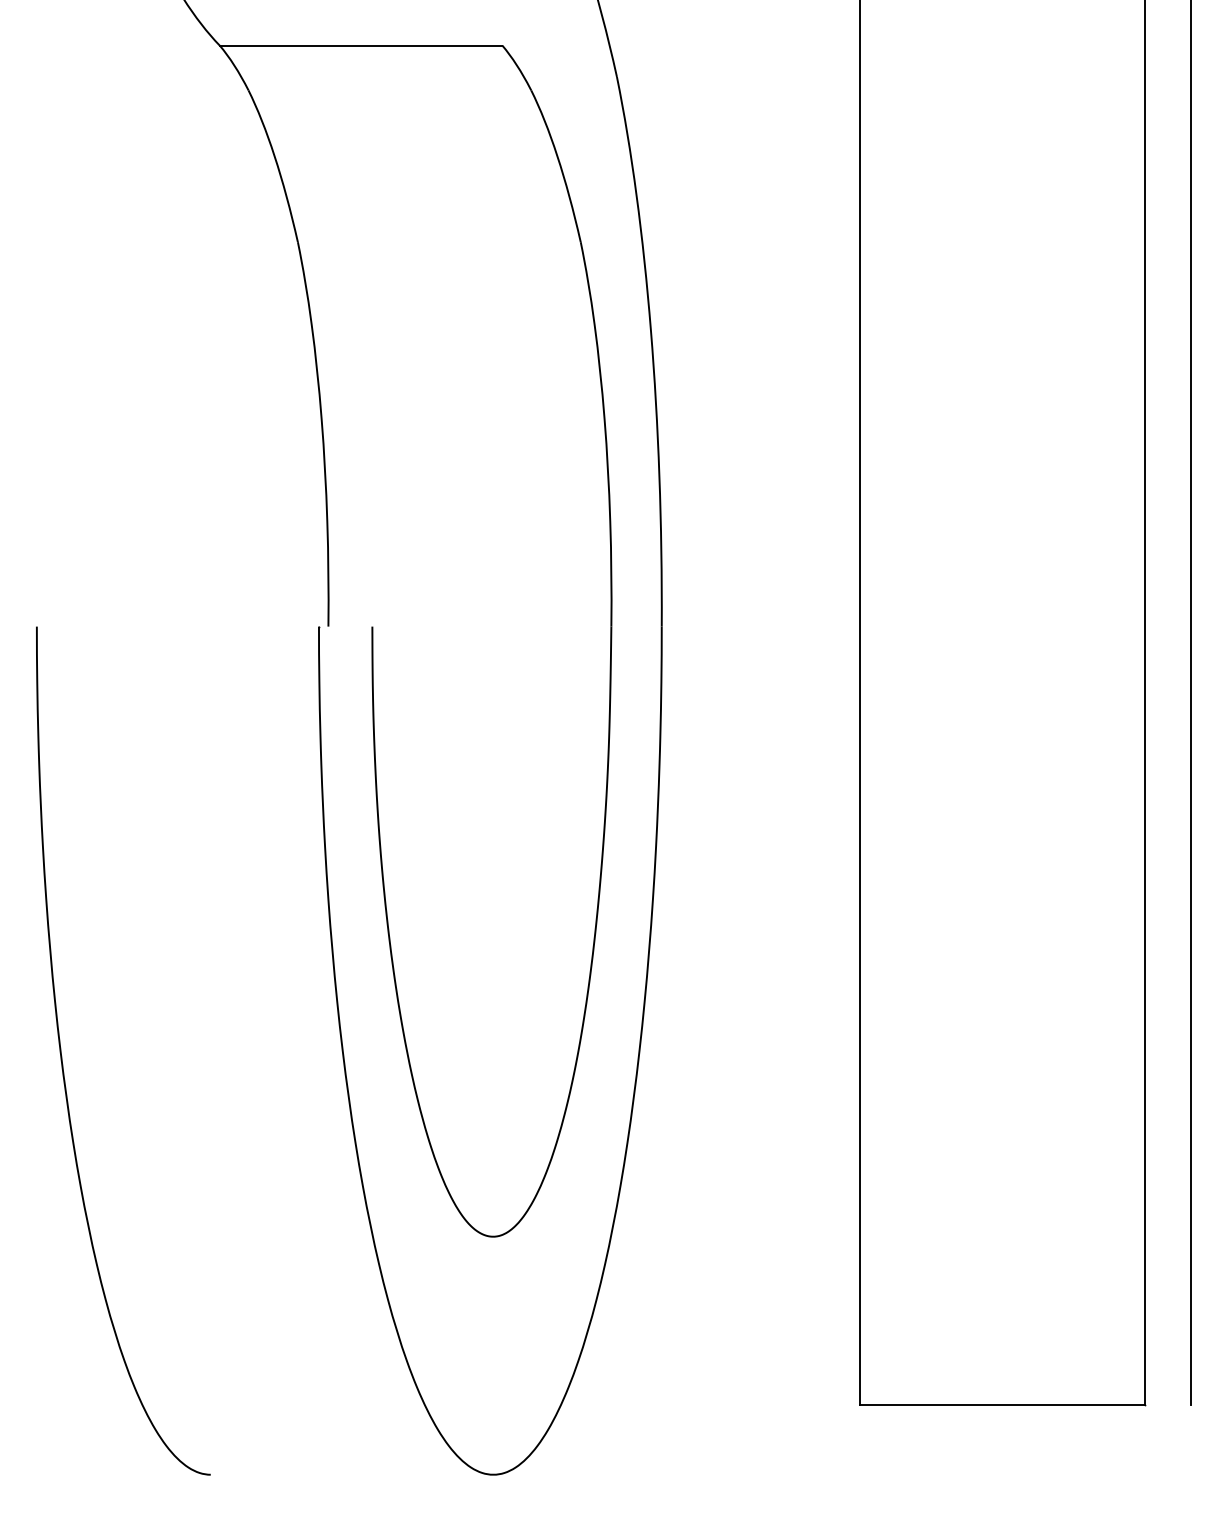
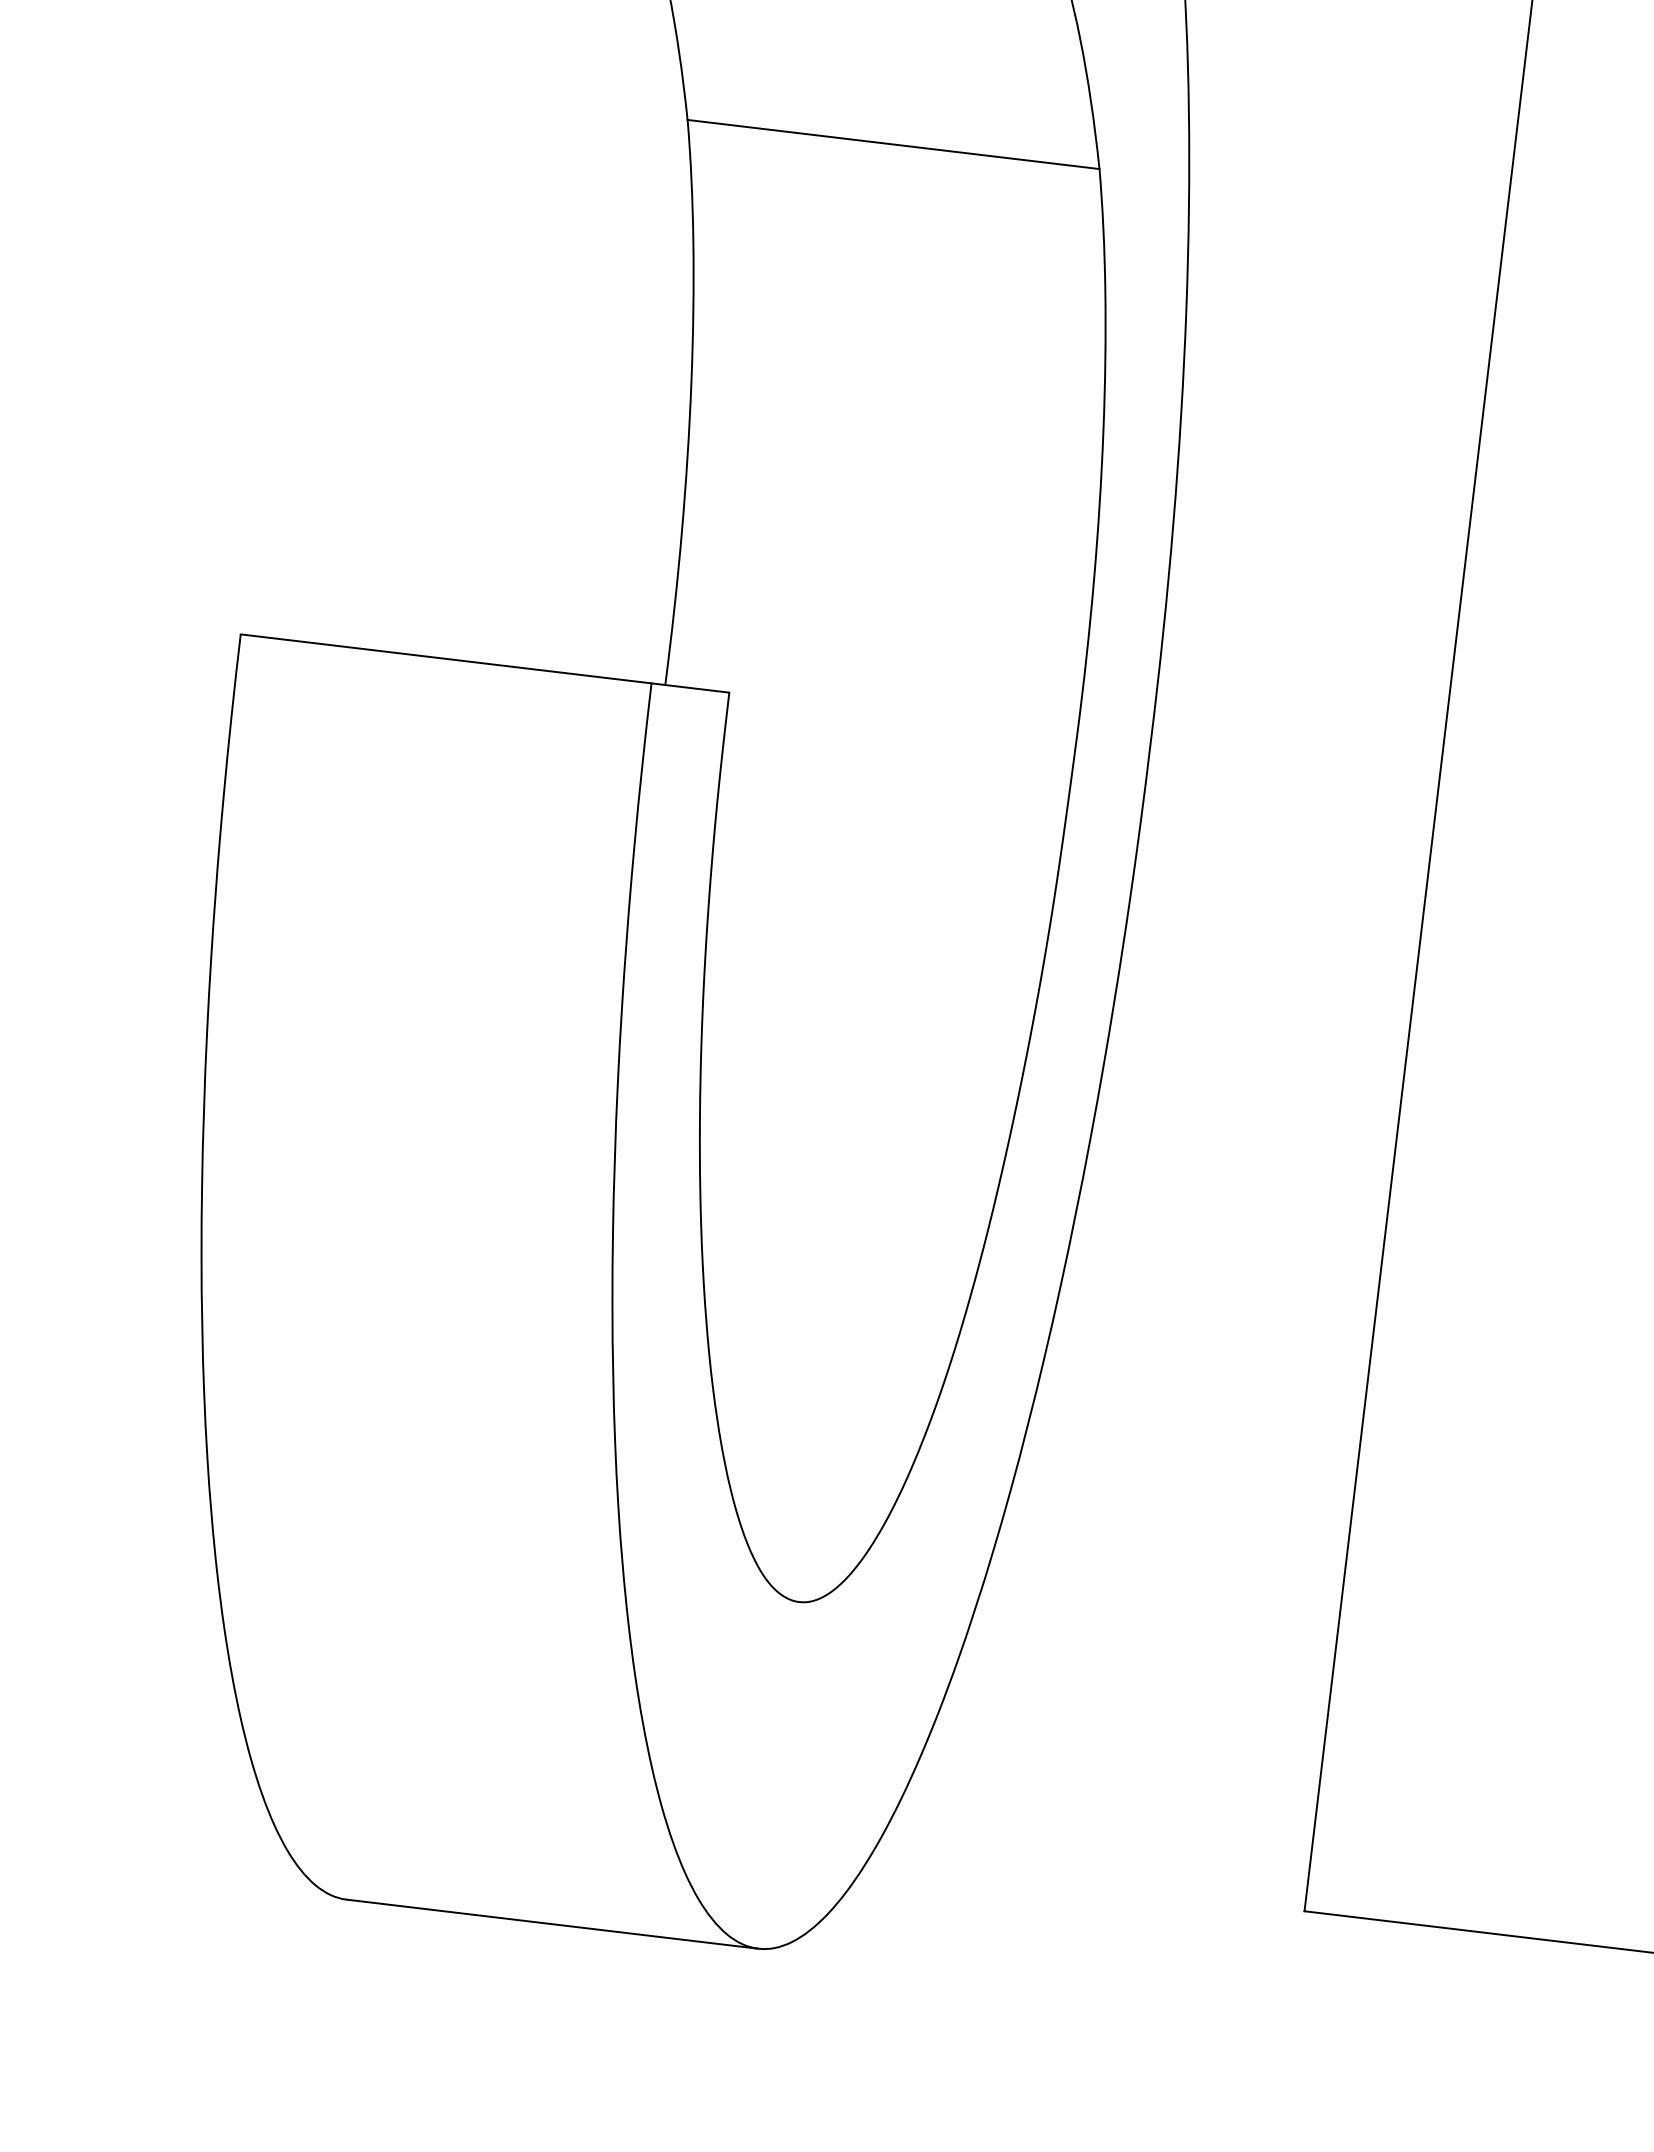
line: (438, 242) -> (892, 144), added
line: (177, 626) -> (445, 658), added
line: (351, 1474) -> (551, 1923), added

